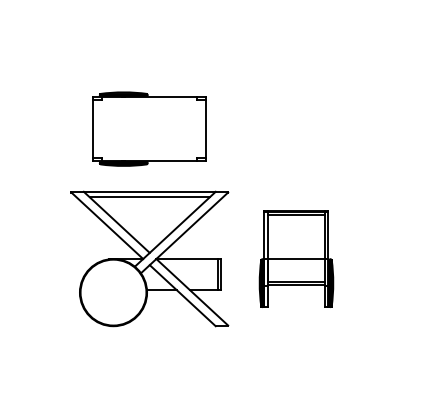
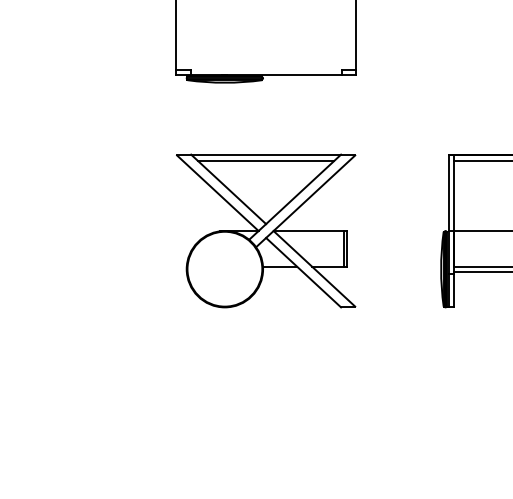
part: (149, 259) -> (265, 231), size x0.71

